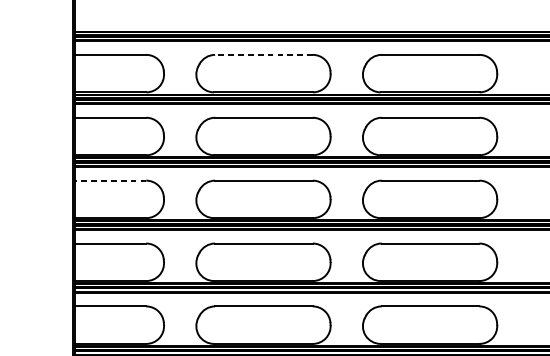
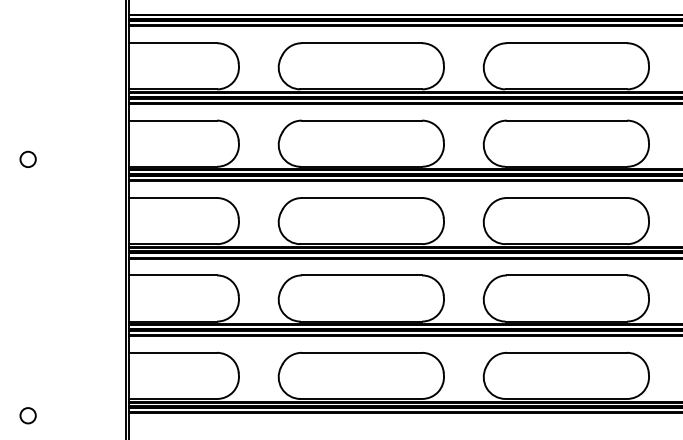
line: (263, 55) -> (361, 43), dashed -> solid
line: (110, 181) -> (172, 198), dashed -> solid

